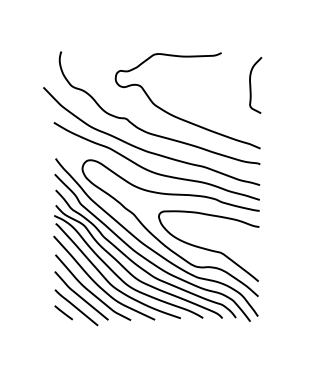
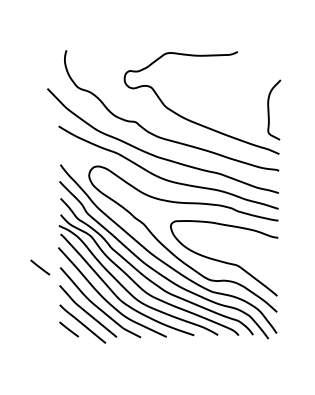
curve: (251, 85) -> (269, 110), moved
line: (36, 254) -> (40, 267), added

